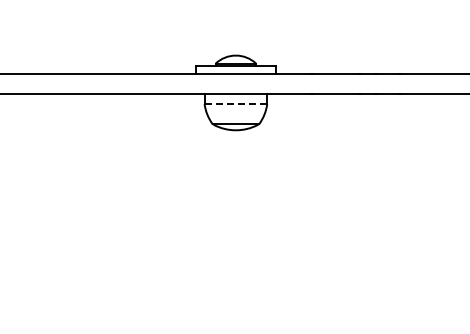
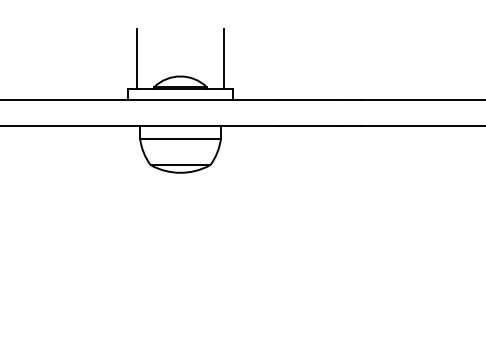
line: (201, 41) -> (136, 58), added
line: (269, 41) -> (223, 58), added
line: (236, 104) -> (181, 139), dashed -> solid

